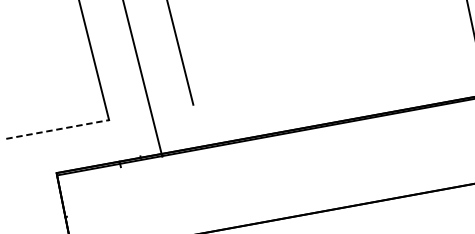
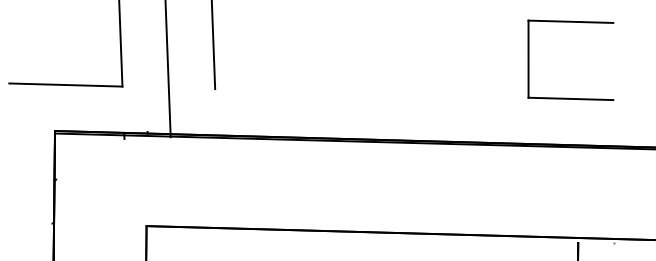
line: (57, 129) -> (65, 85), dashed -> solid

